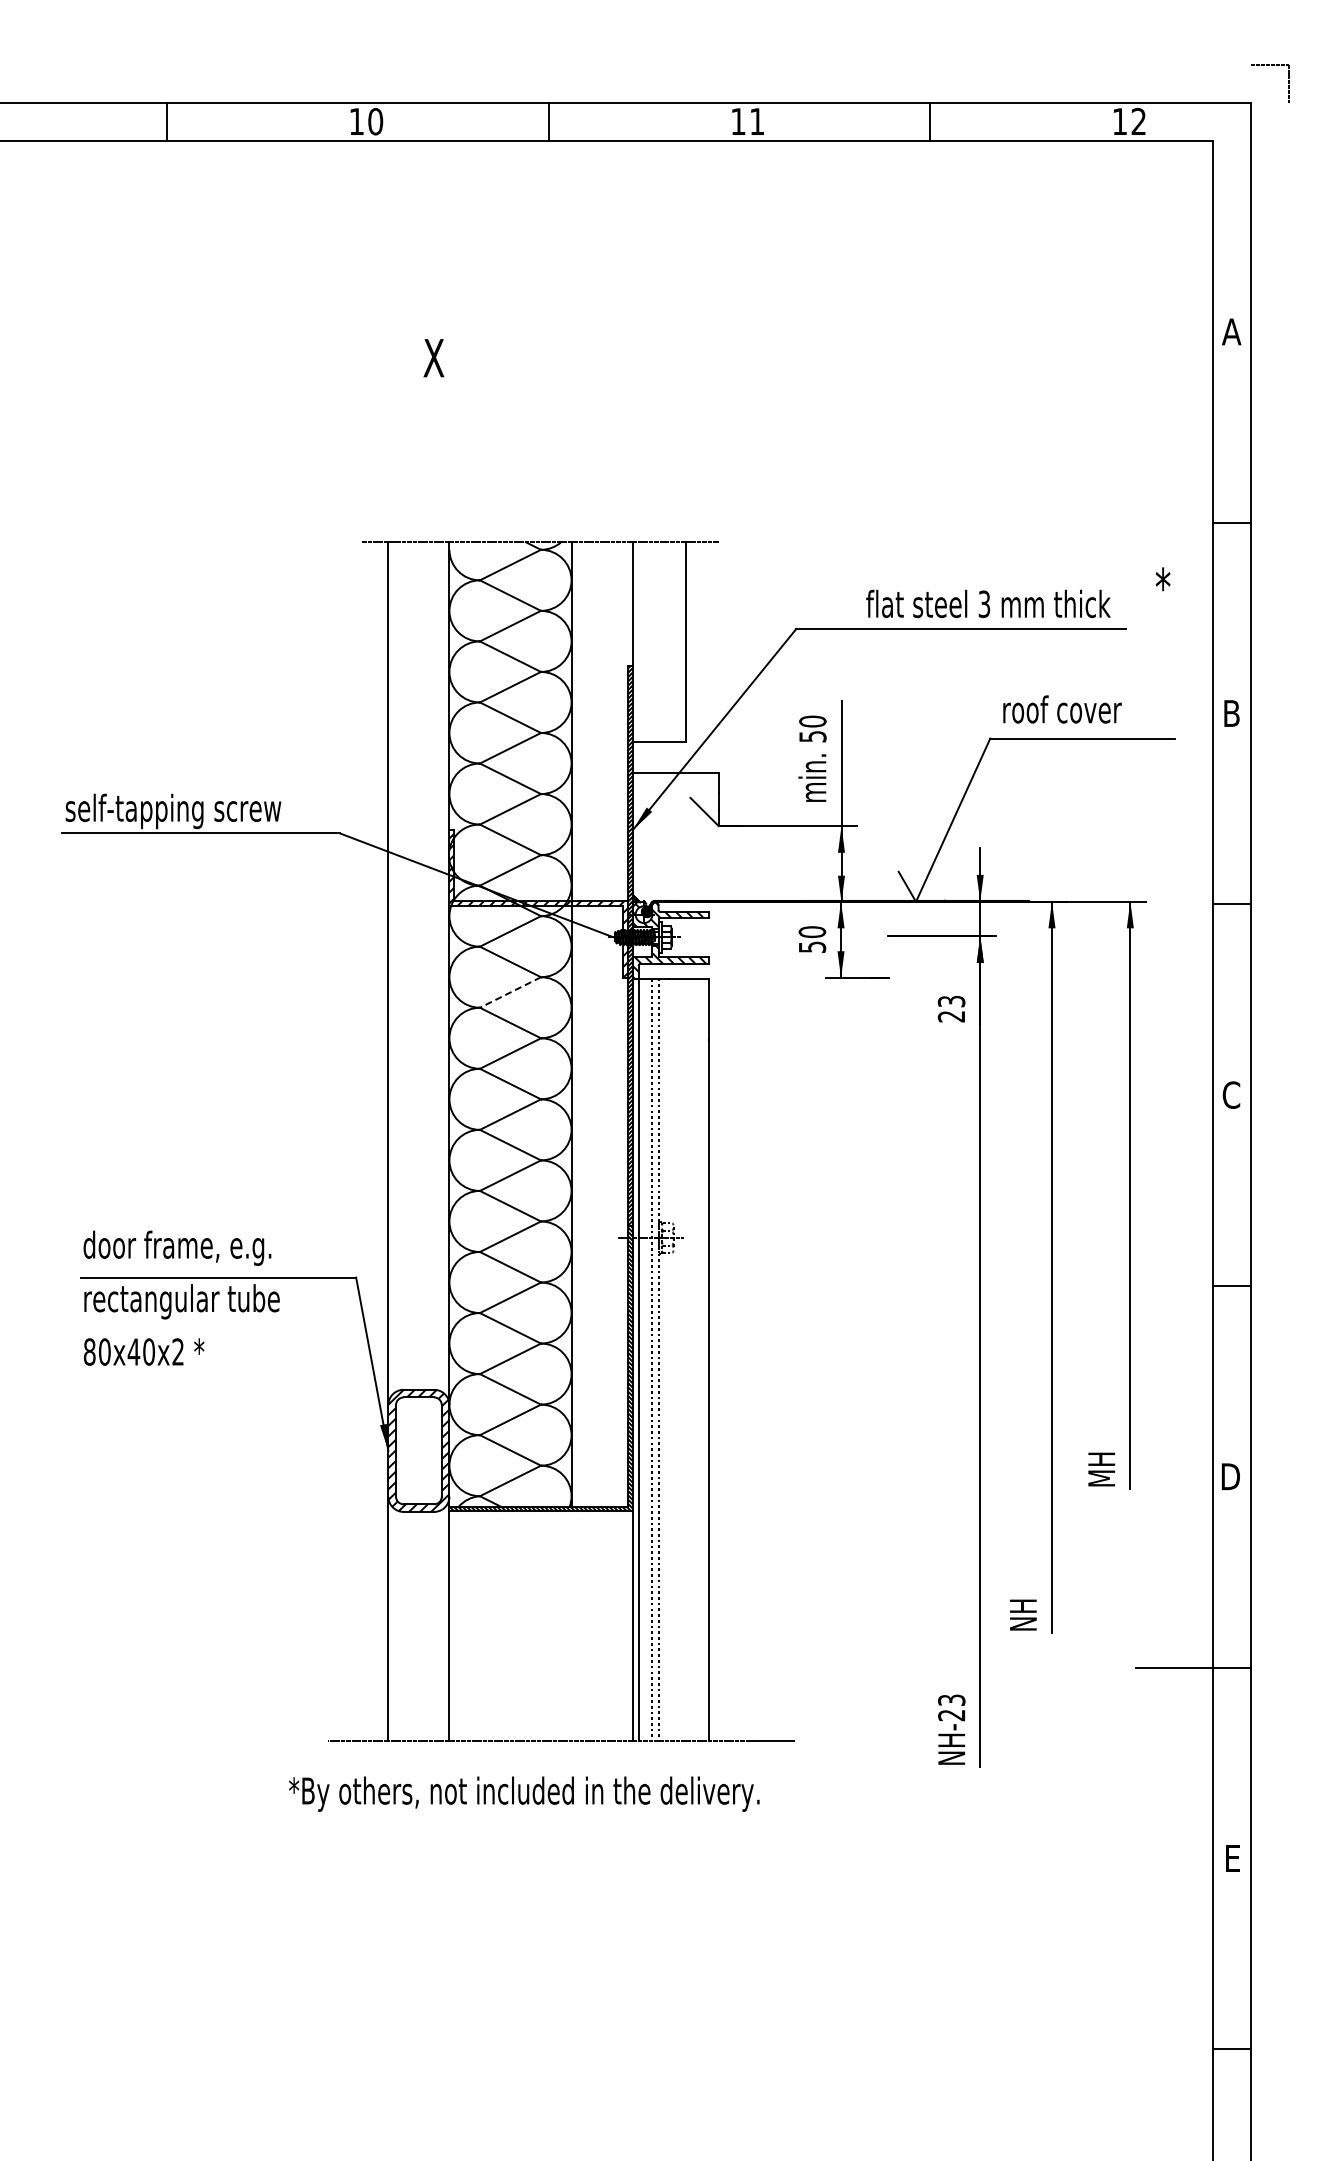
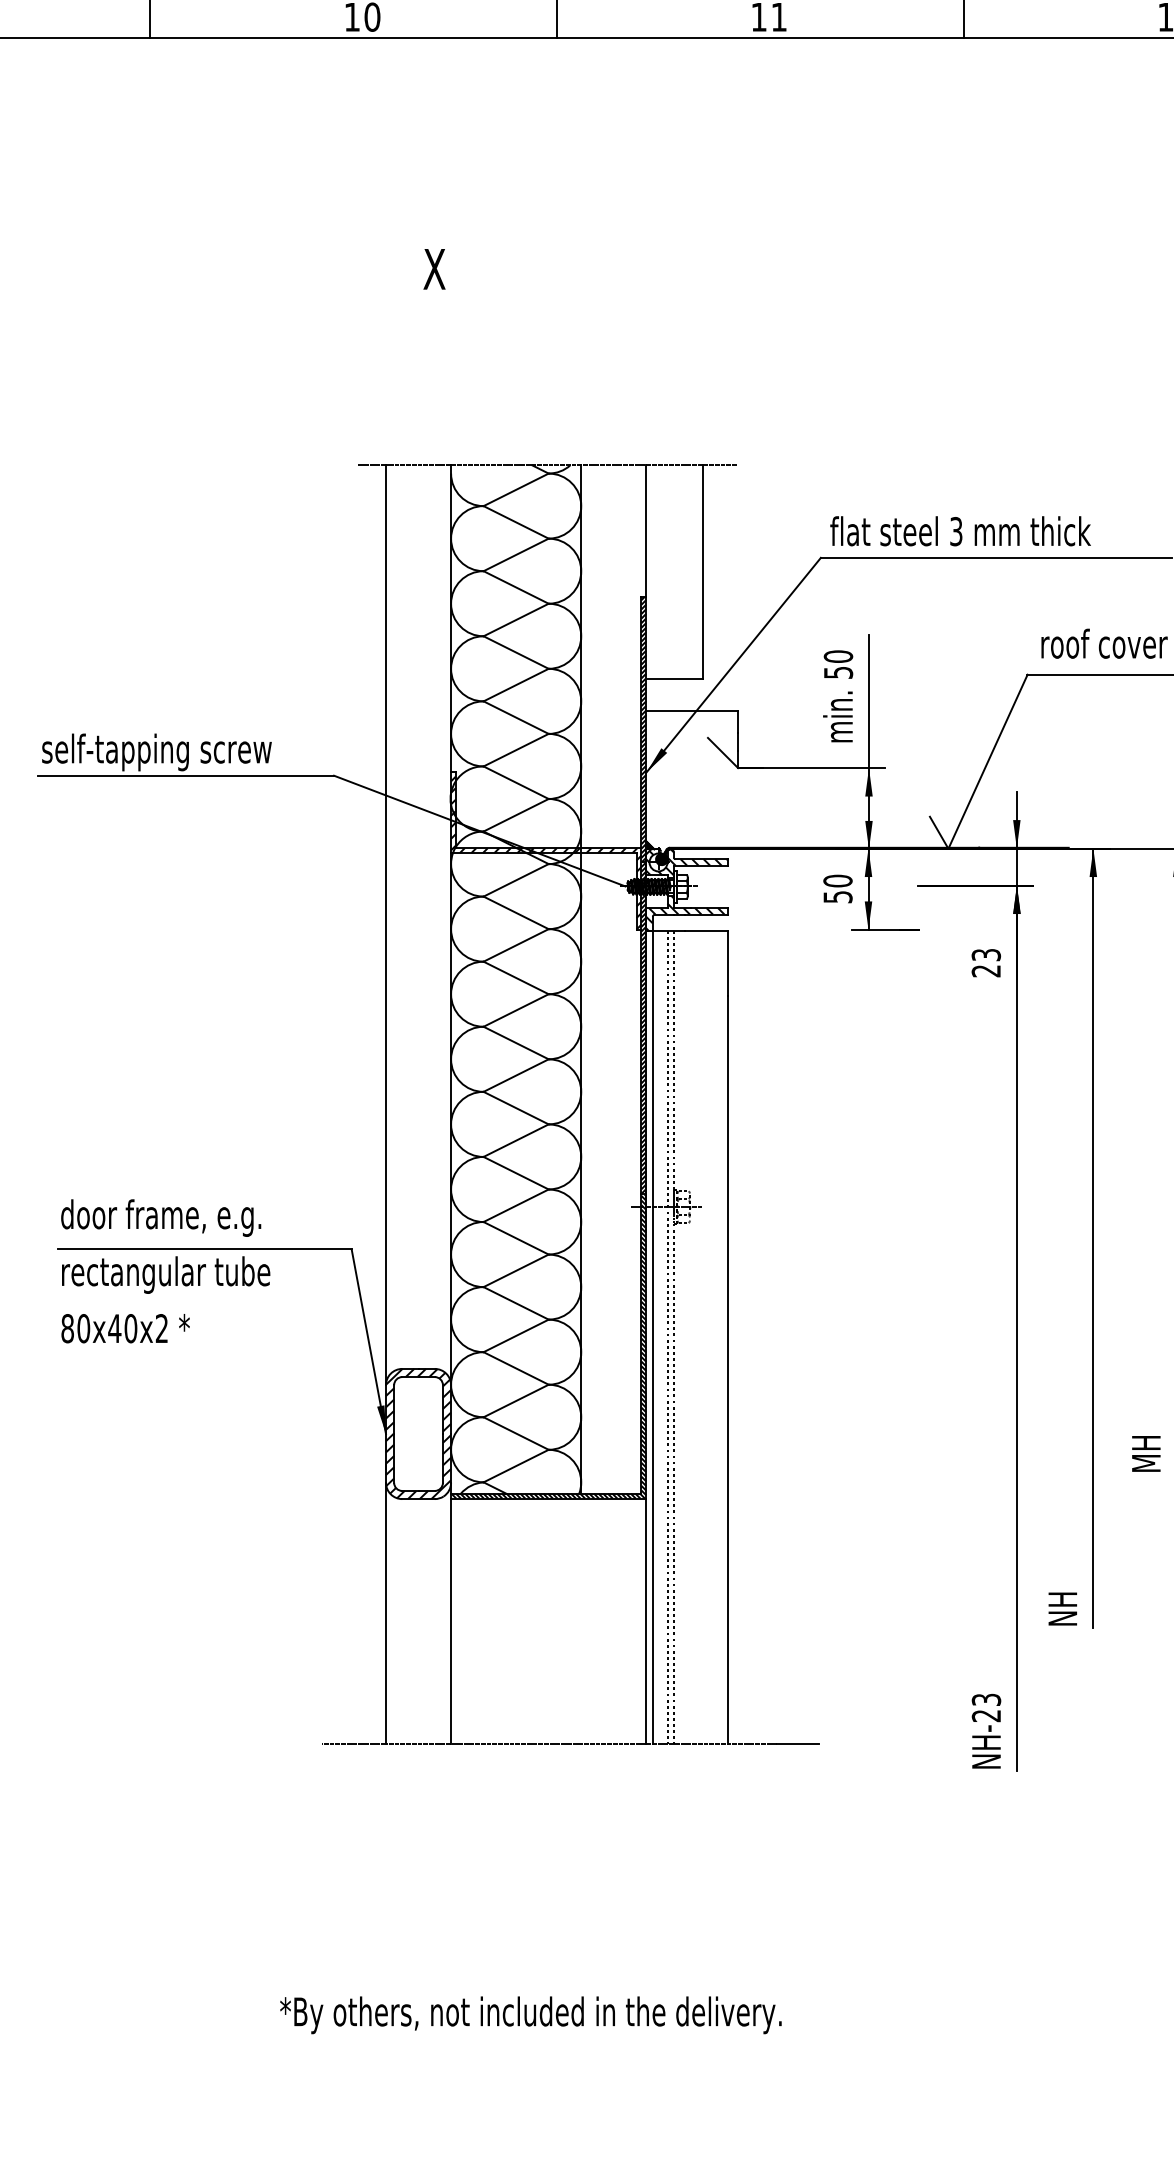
text: (988, 603) -> (960, 530), moved
line: (510, 992) -> (516, 945), dashed -> solid
text: (524, 1793) -> (531, 2014), moved

